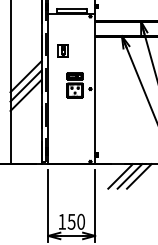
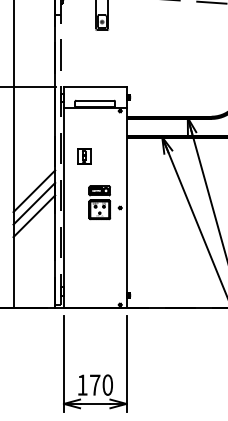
line: (120, 176) -> (160, 324), removed
line: (129, 176) -> (172, 324), removed
line: (139, 176) -> (185, 324), removed
text: (71, 221) -> (94, 384), 150 -> 170

